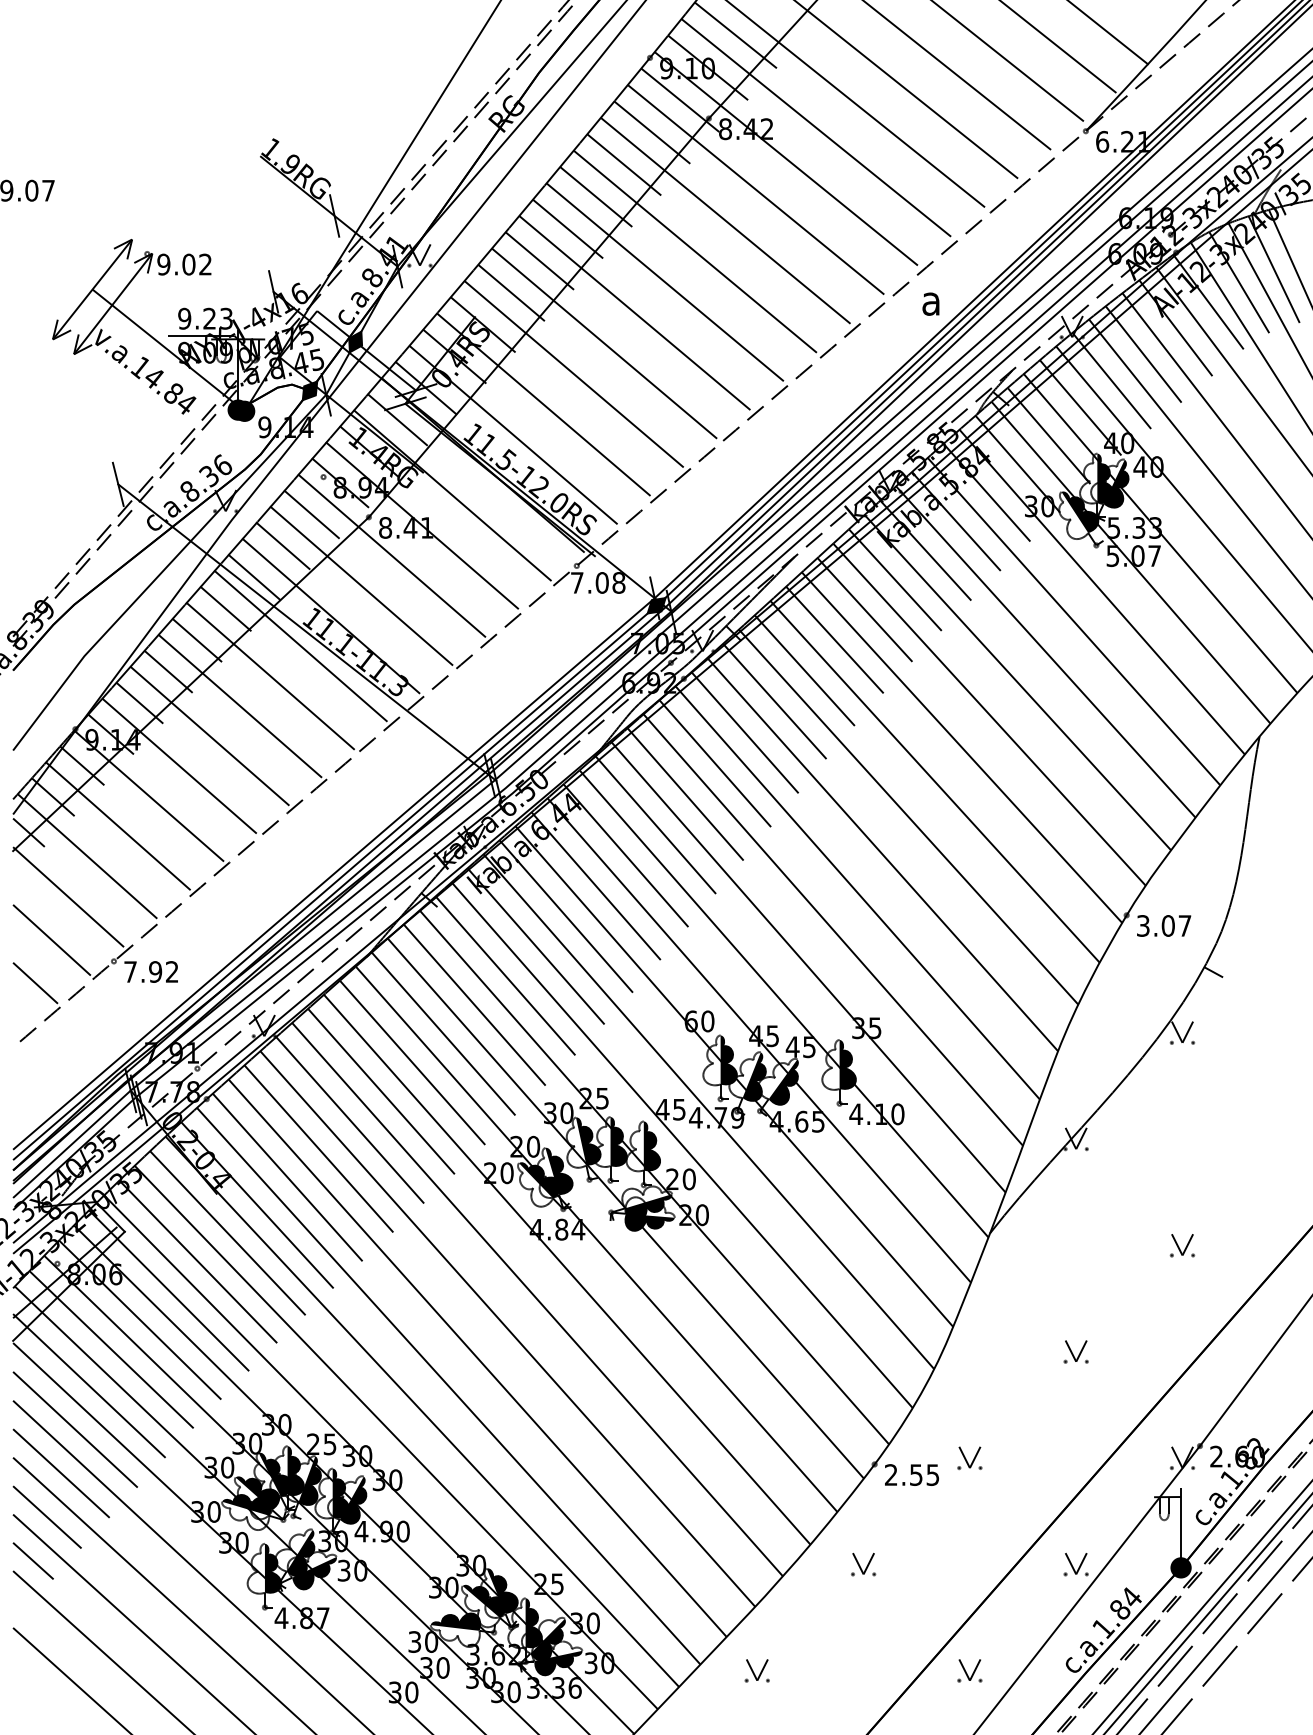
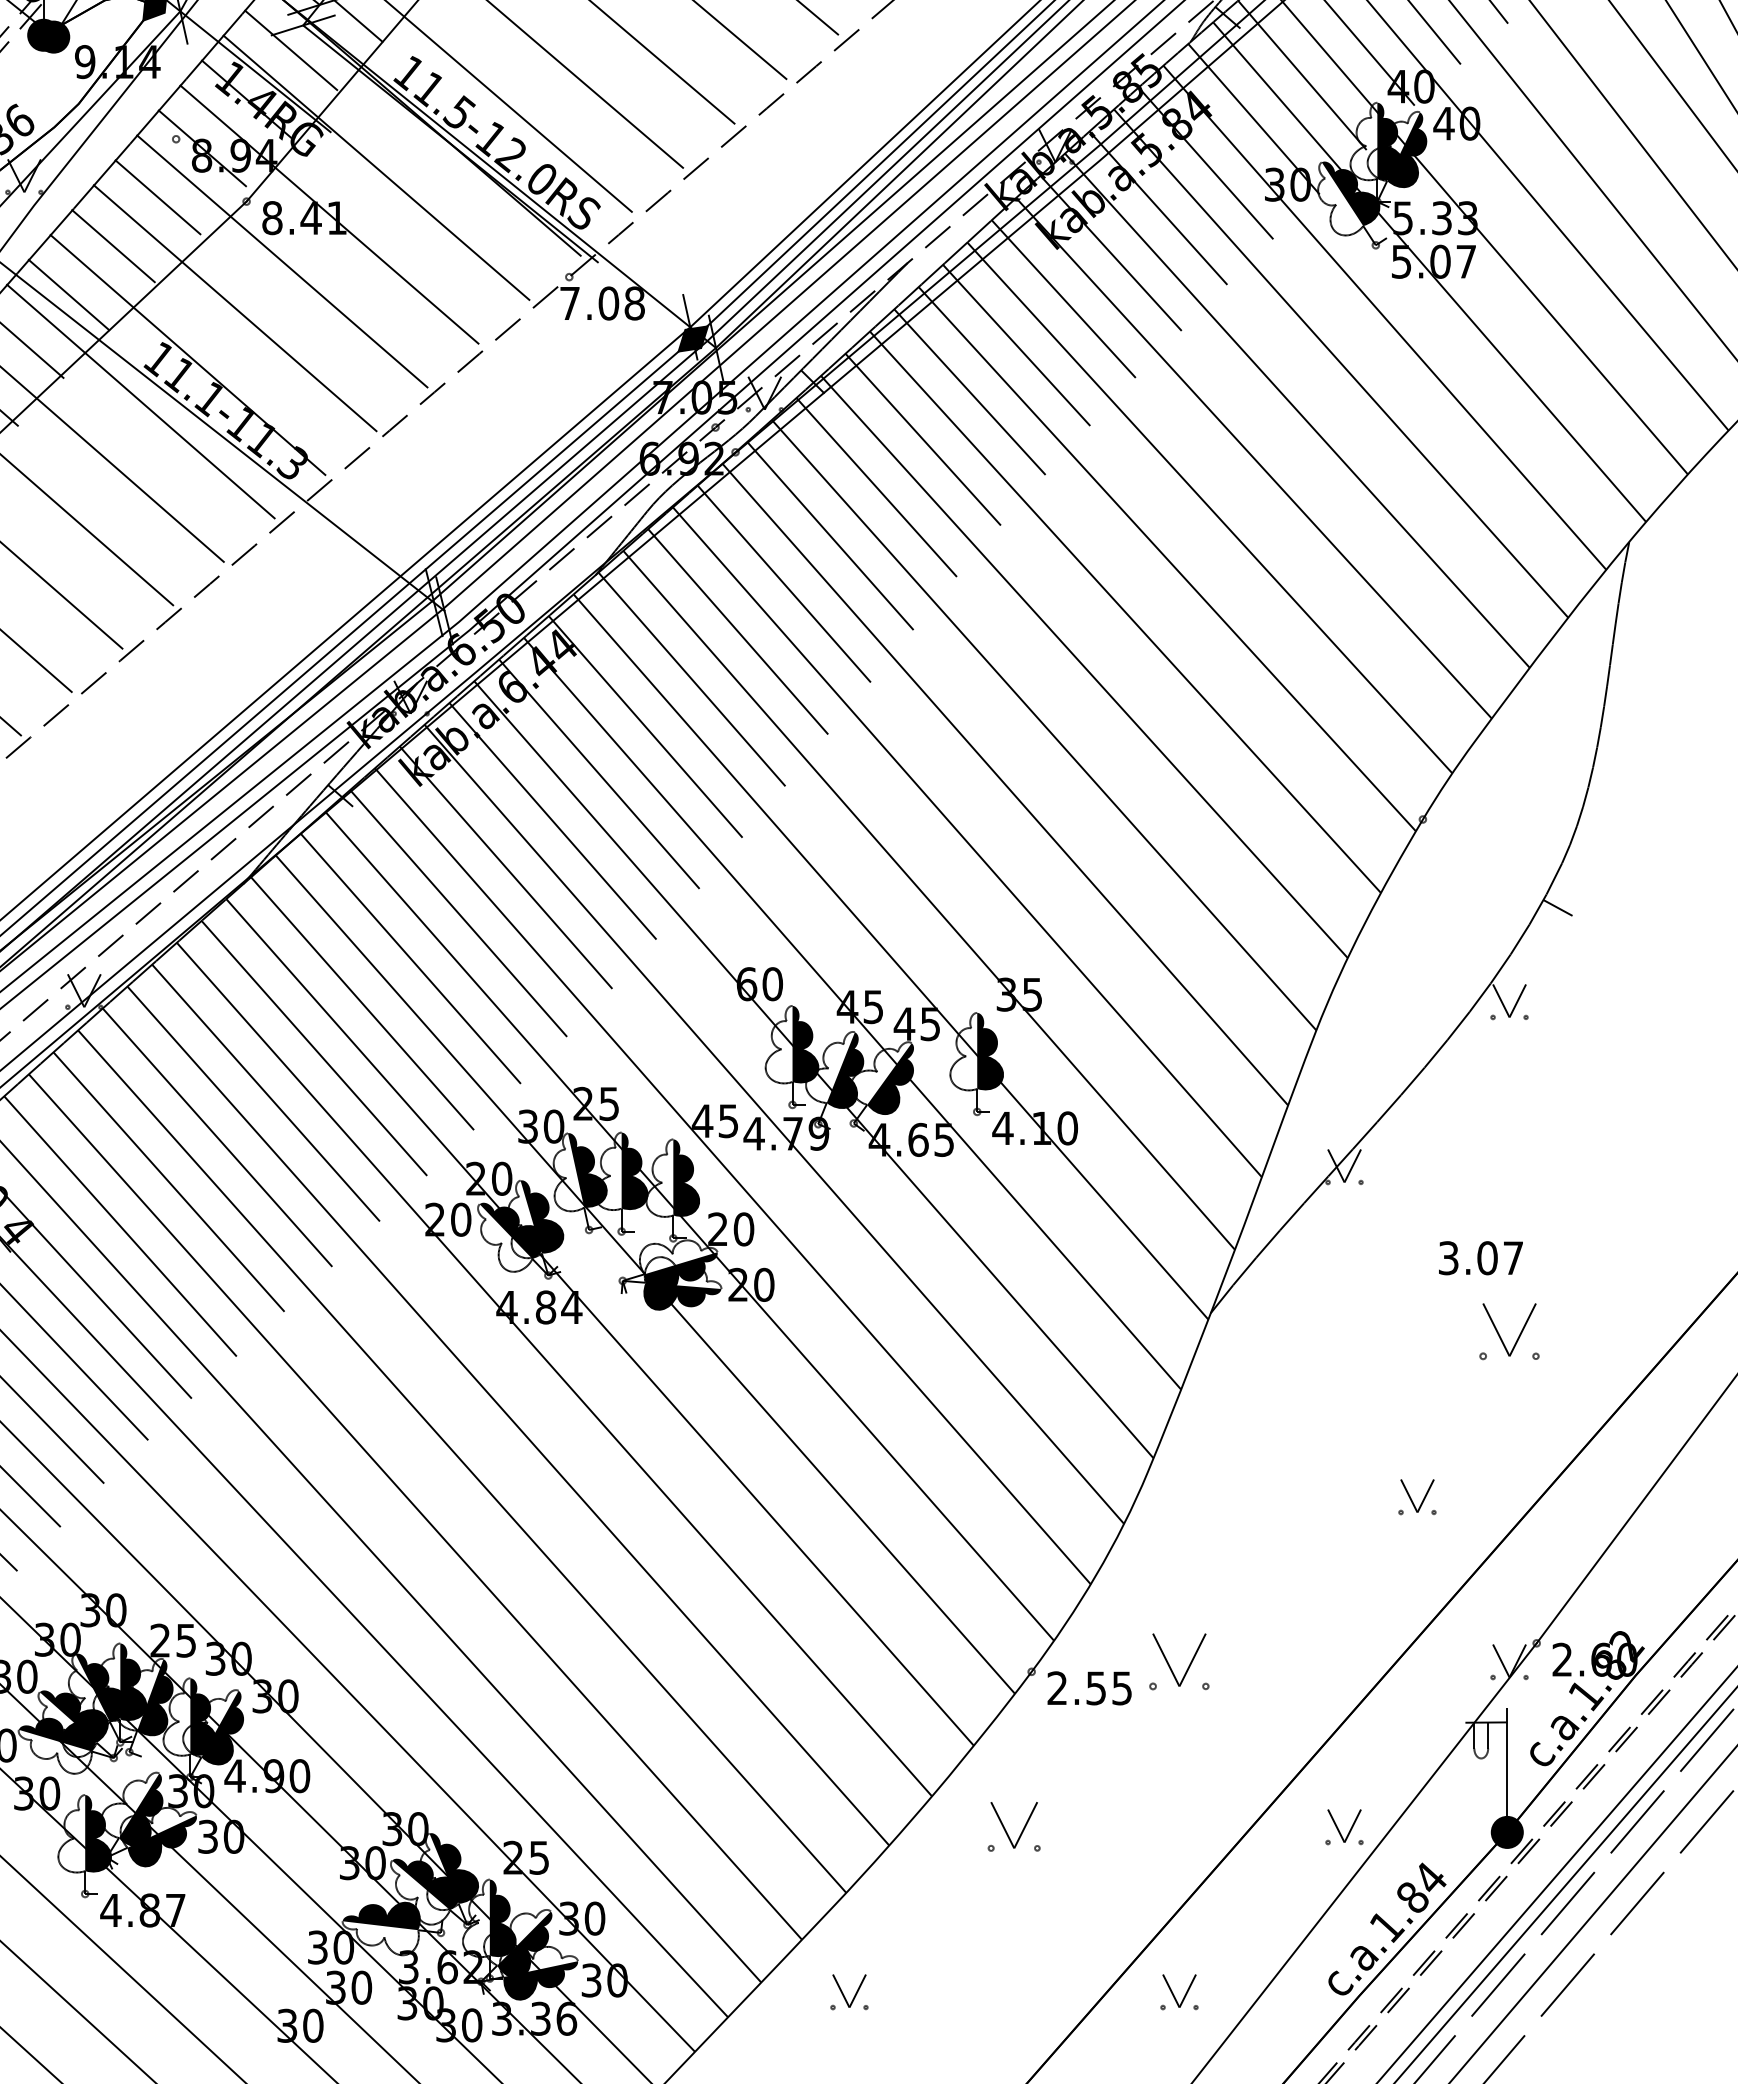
text: (1164, 925) -> (1481, 1257), moved
part: (1182, 1245) -> (1509, 1332), size x1.6
part: (1075, 1351) -> (1416, 1496), moved
part: (969, 1458) -> (1178, 1662), size x1.6
part: (863, 1564) -> (1014, 1827), size x1.4

